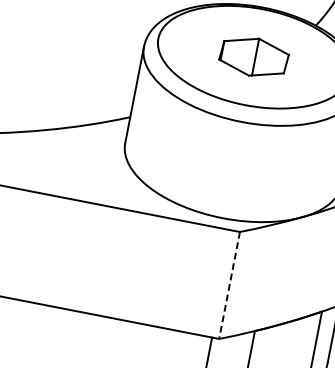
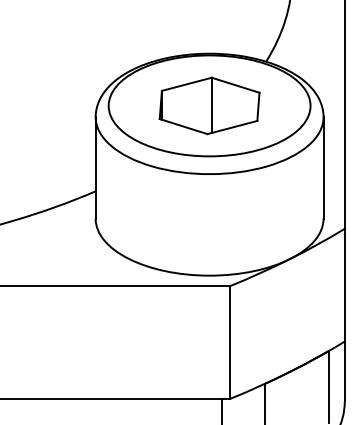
part: (254, 56) -> (209, 105), size x1.43
line: (229, 286) -> (229, 343), dashed -> solid

